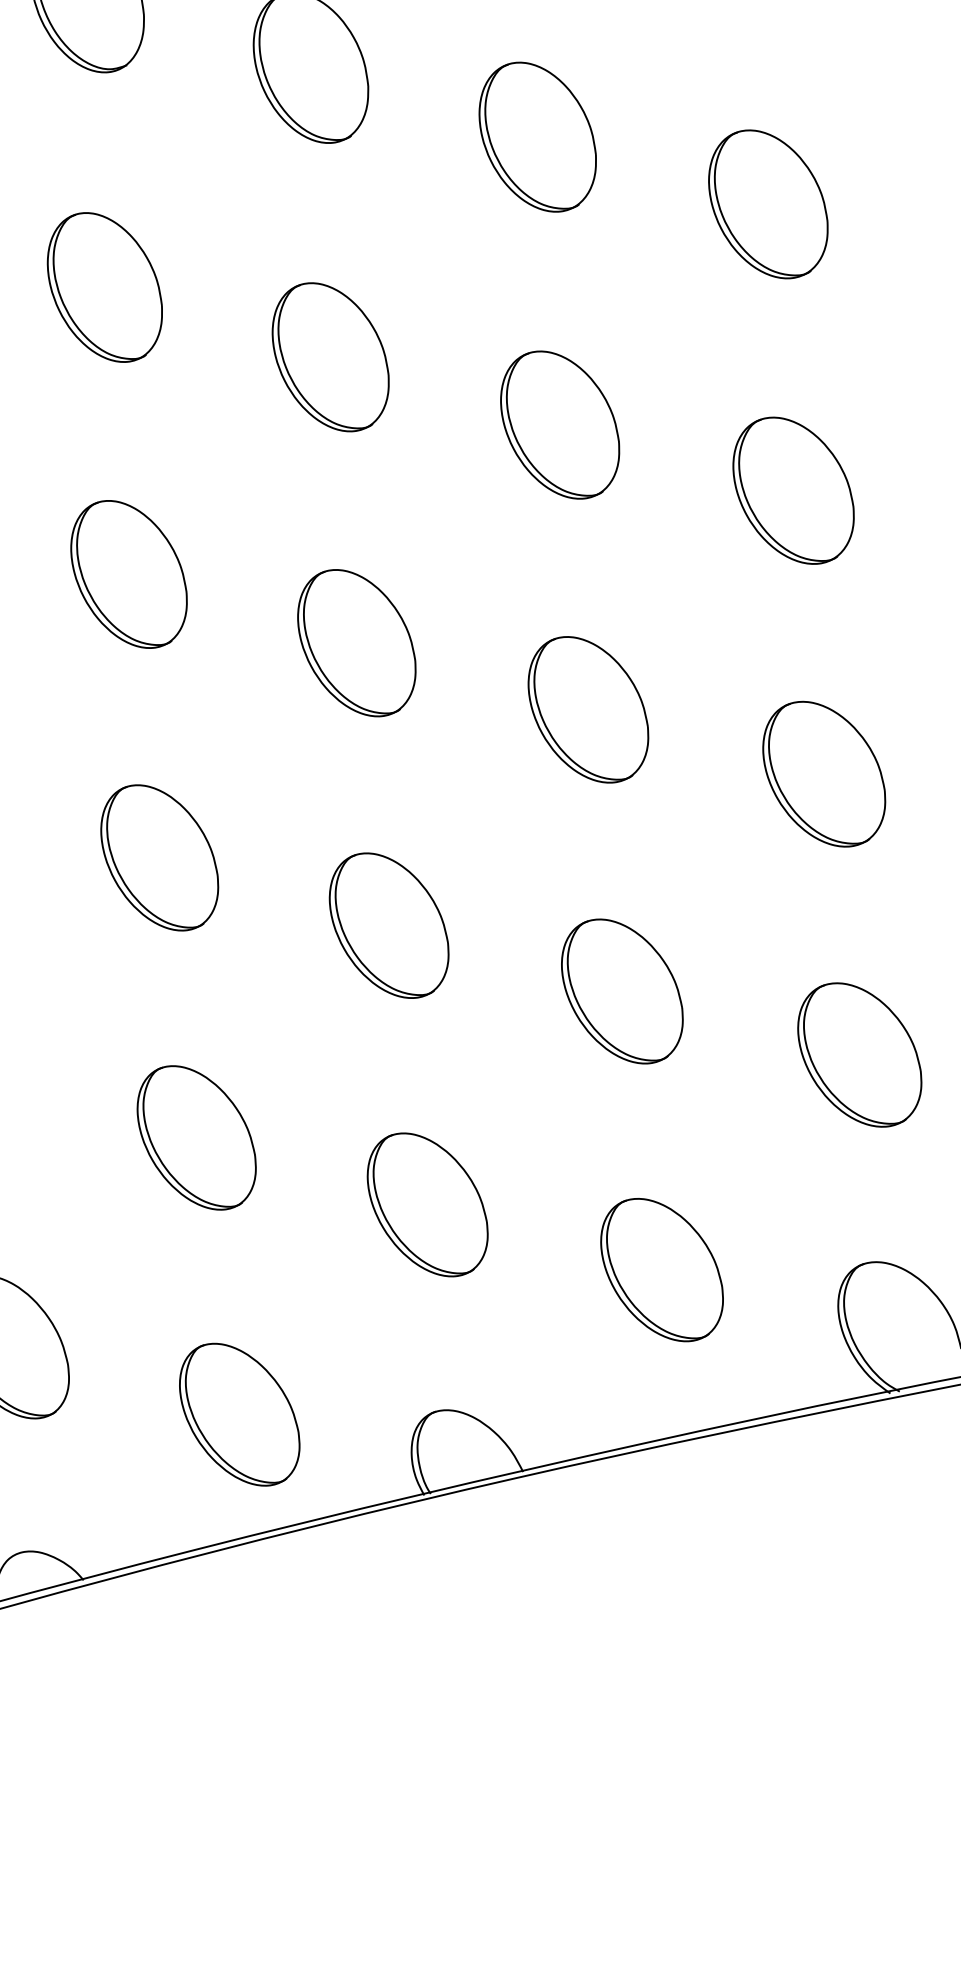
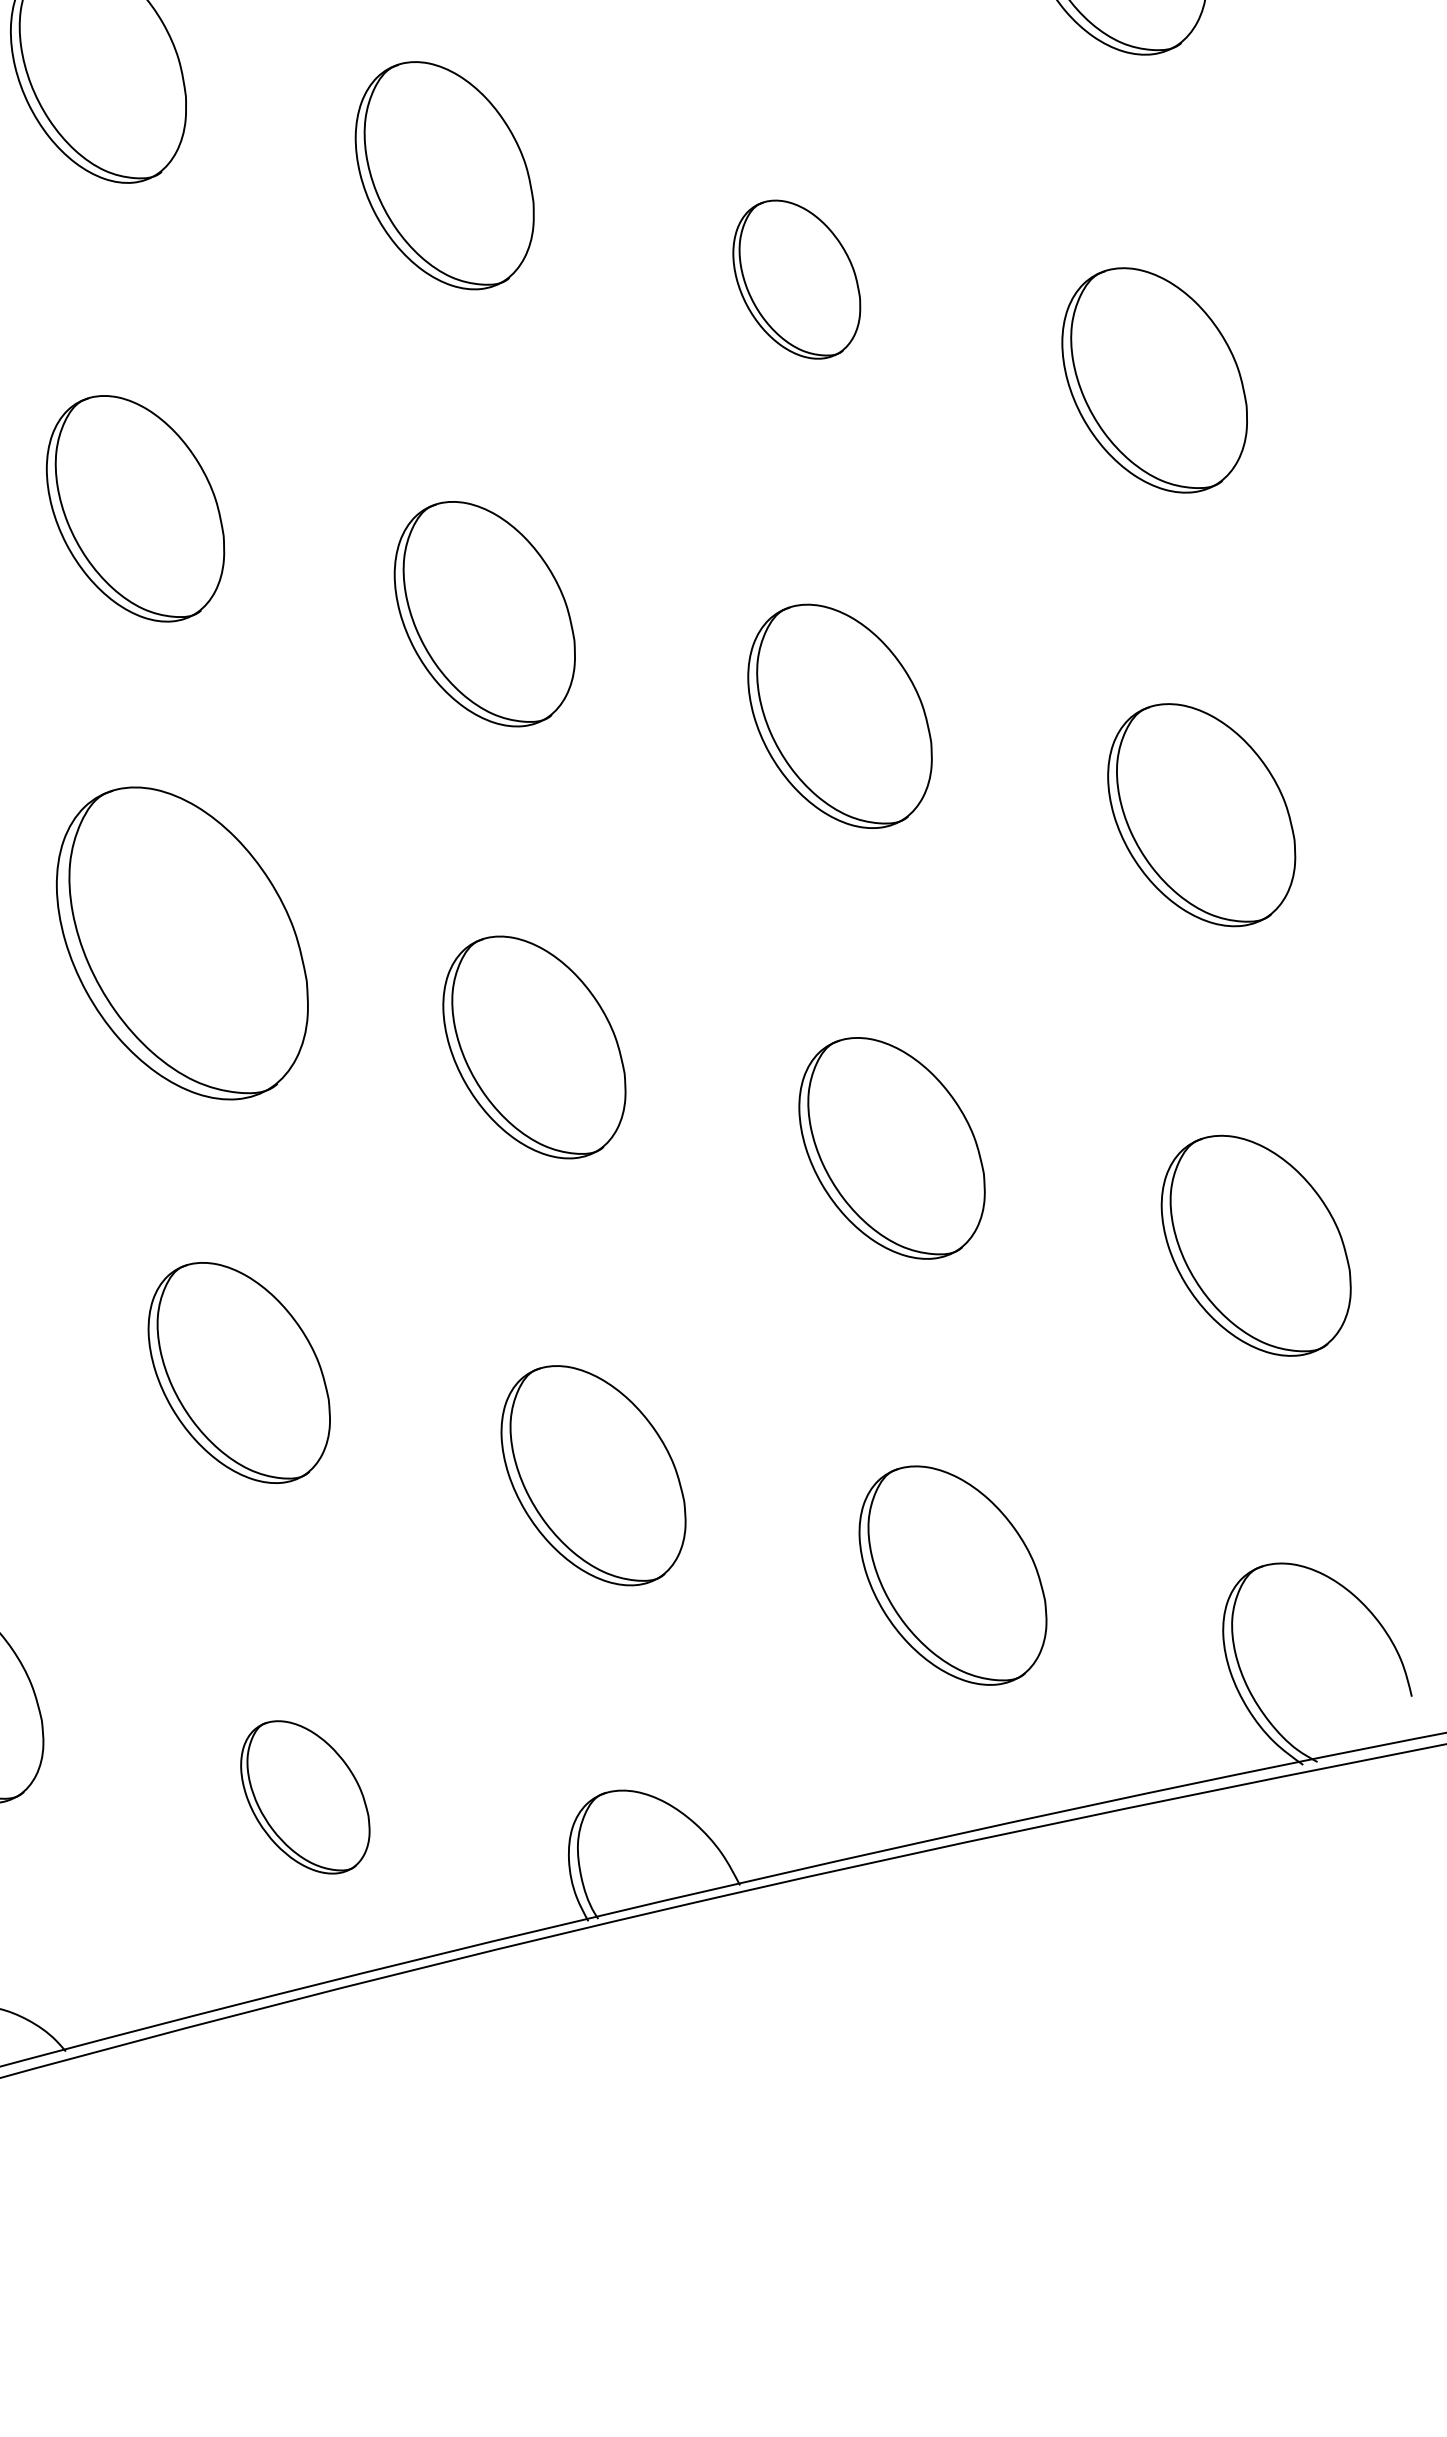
part: (560, 424) -> (797, 278), size x0.7
part: (159, 857) -> (182, 942), size x1.4
part: (239, 1414) -> (304, 1797), size x0.7

